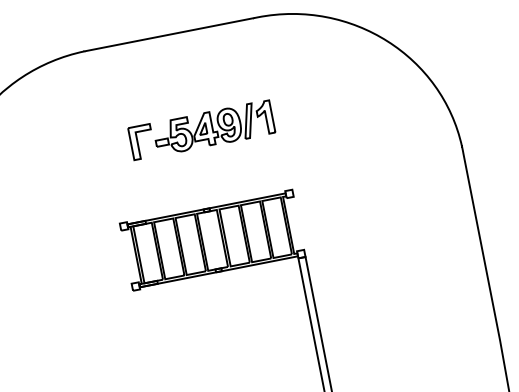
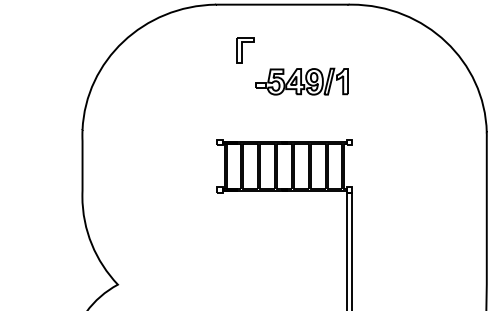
part: (141, 141) -> (245, 50), moved

